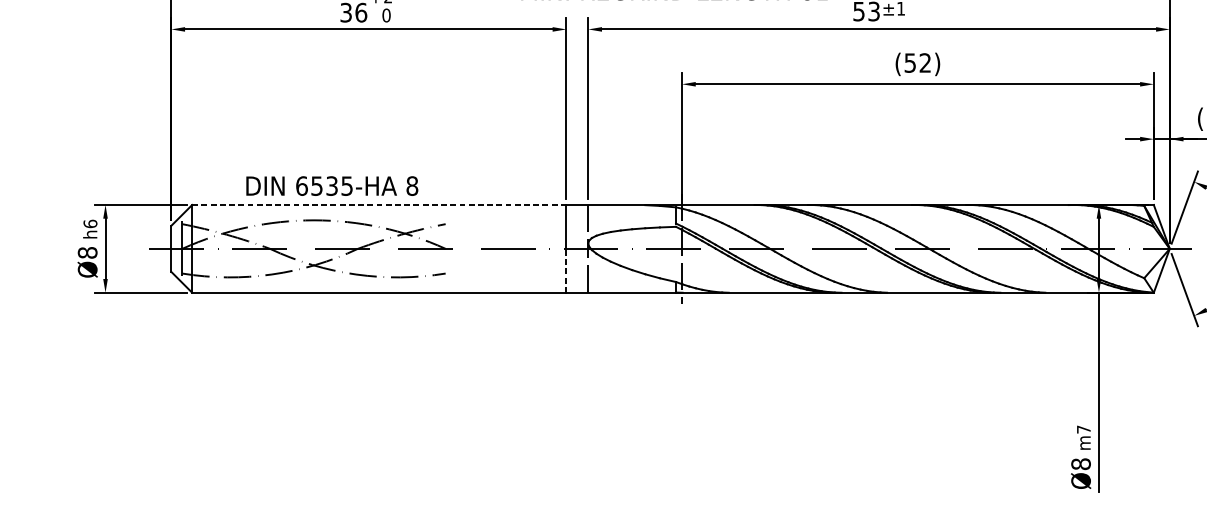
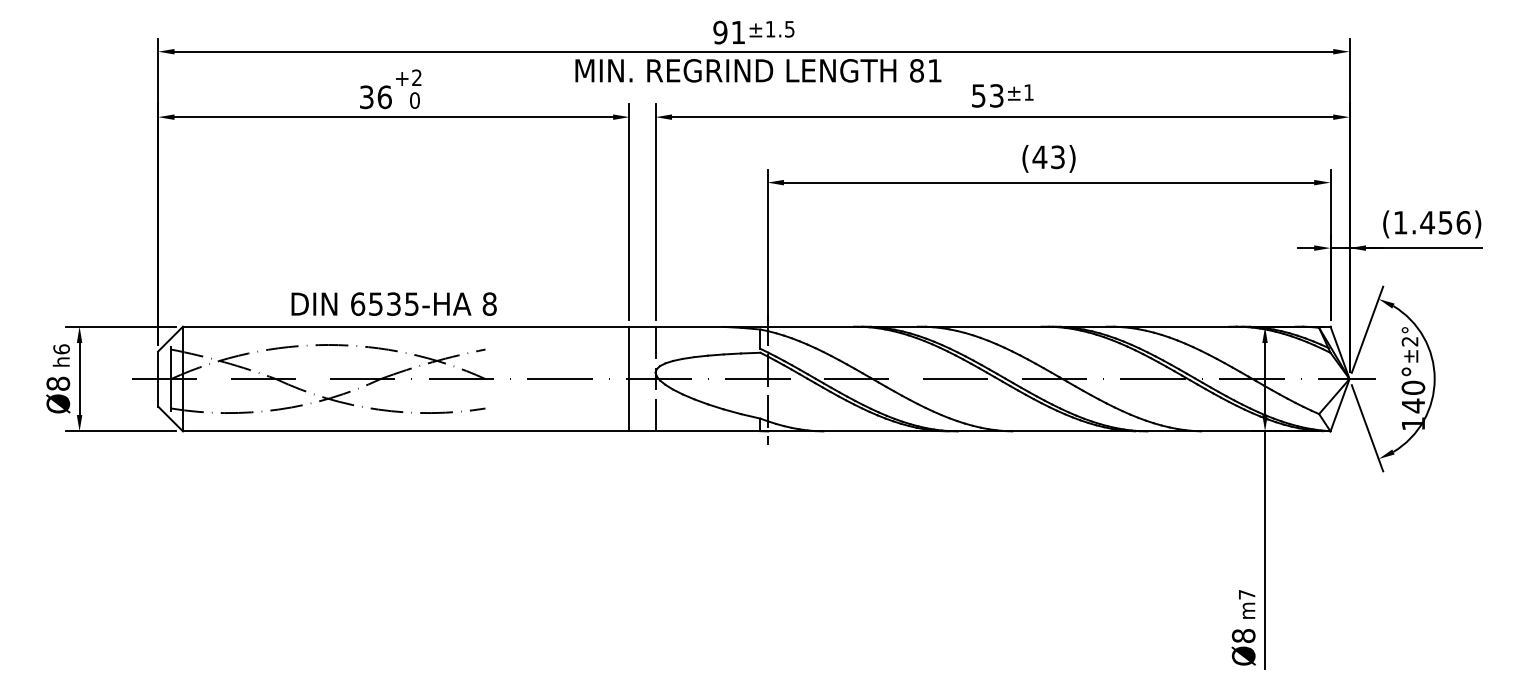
text: (917, 63) -> (1048, 157), (52) -> (43)
text: (331, 185) -> (393, 303), moved
line: (379, 204) -> (406, 326), dashed -> solid
line: (566, 270) -> (629, 404), dashed -> solid

